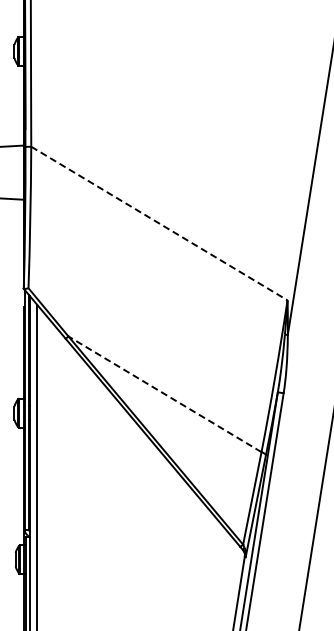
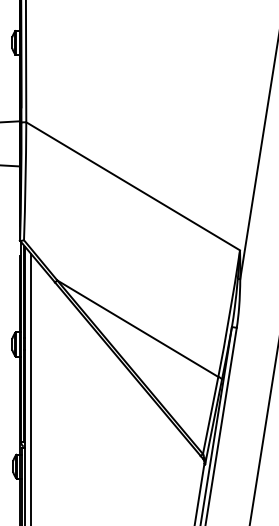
line: (159, 223) -> (133, 186), dashed -> solid
line: (165, 394) -> (138, 328), dashed -> solid

